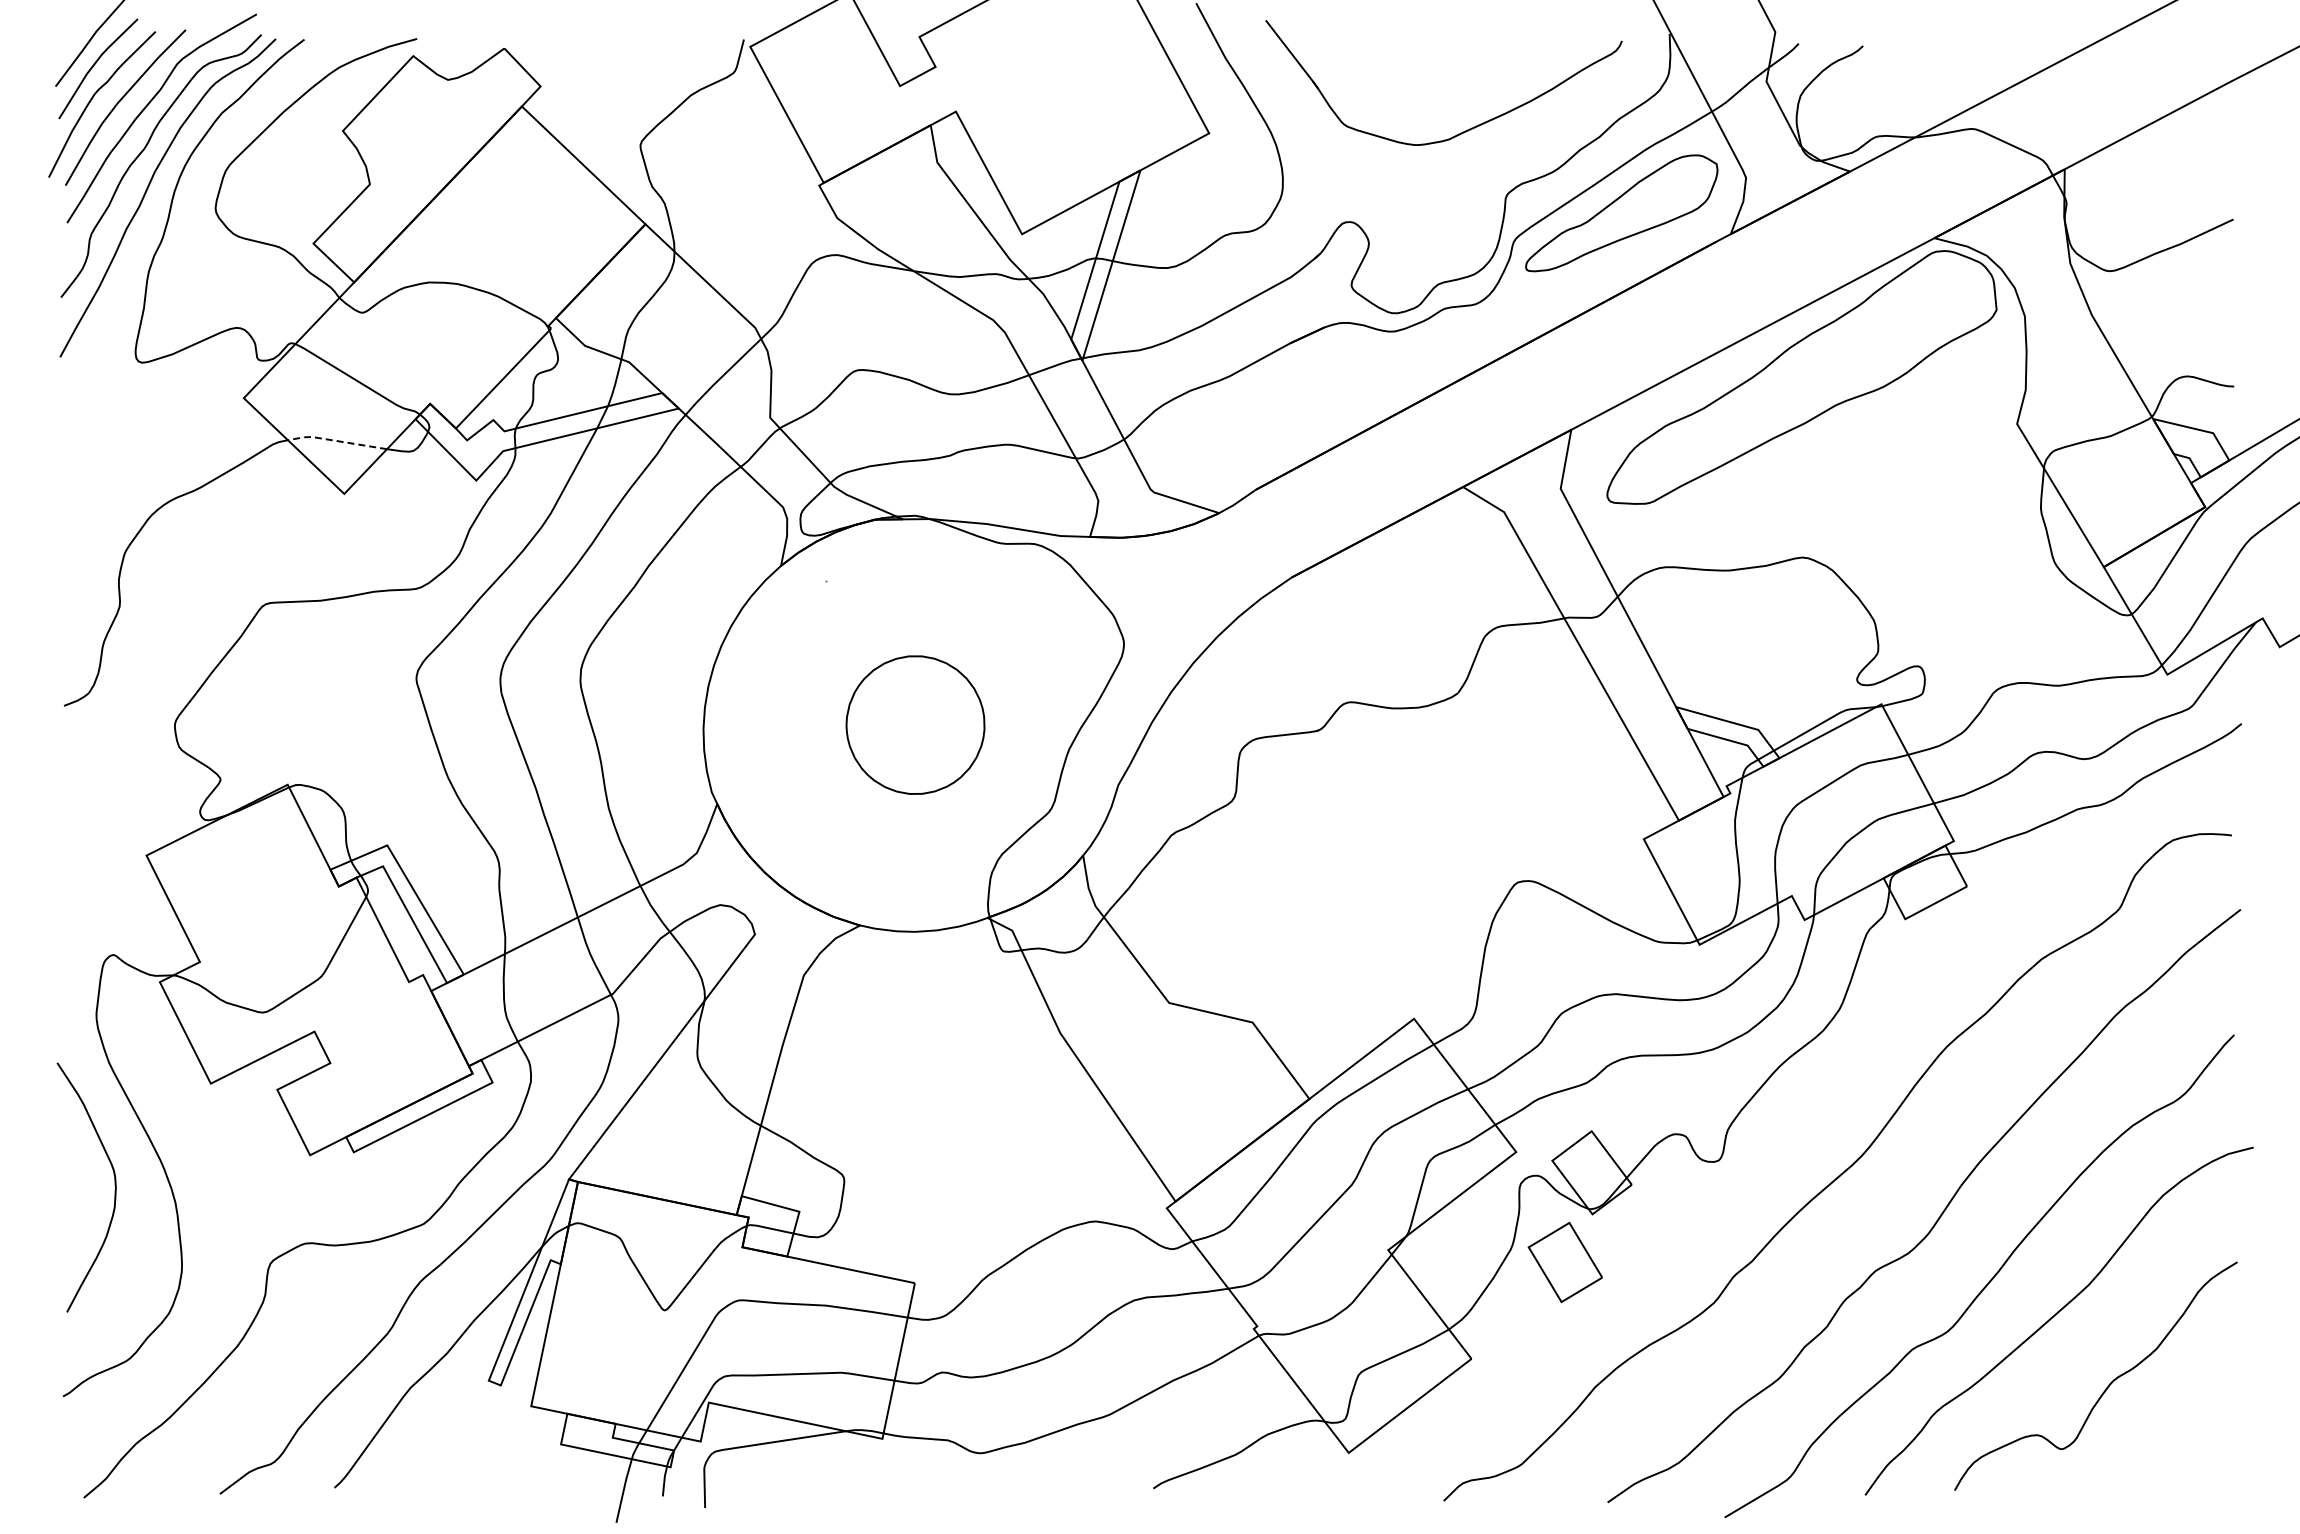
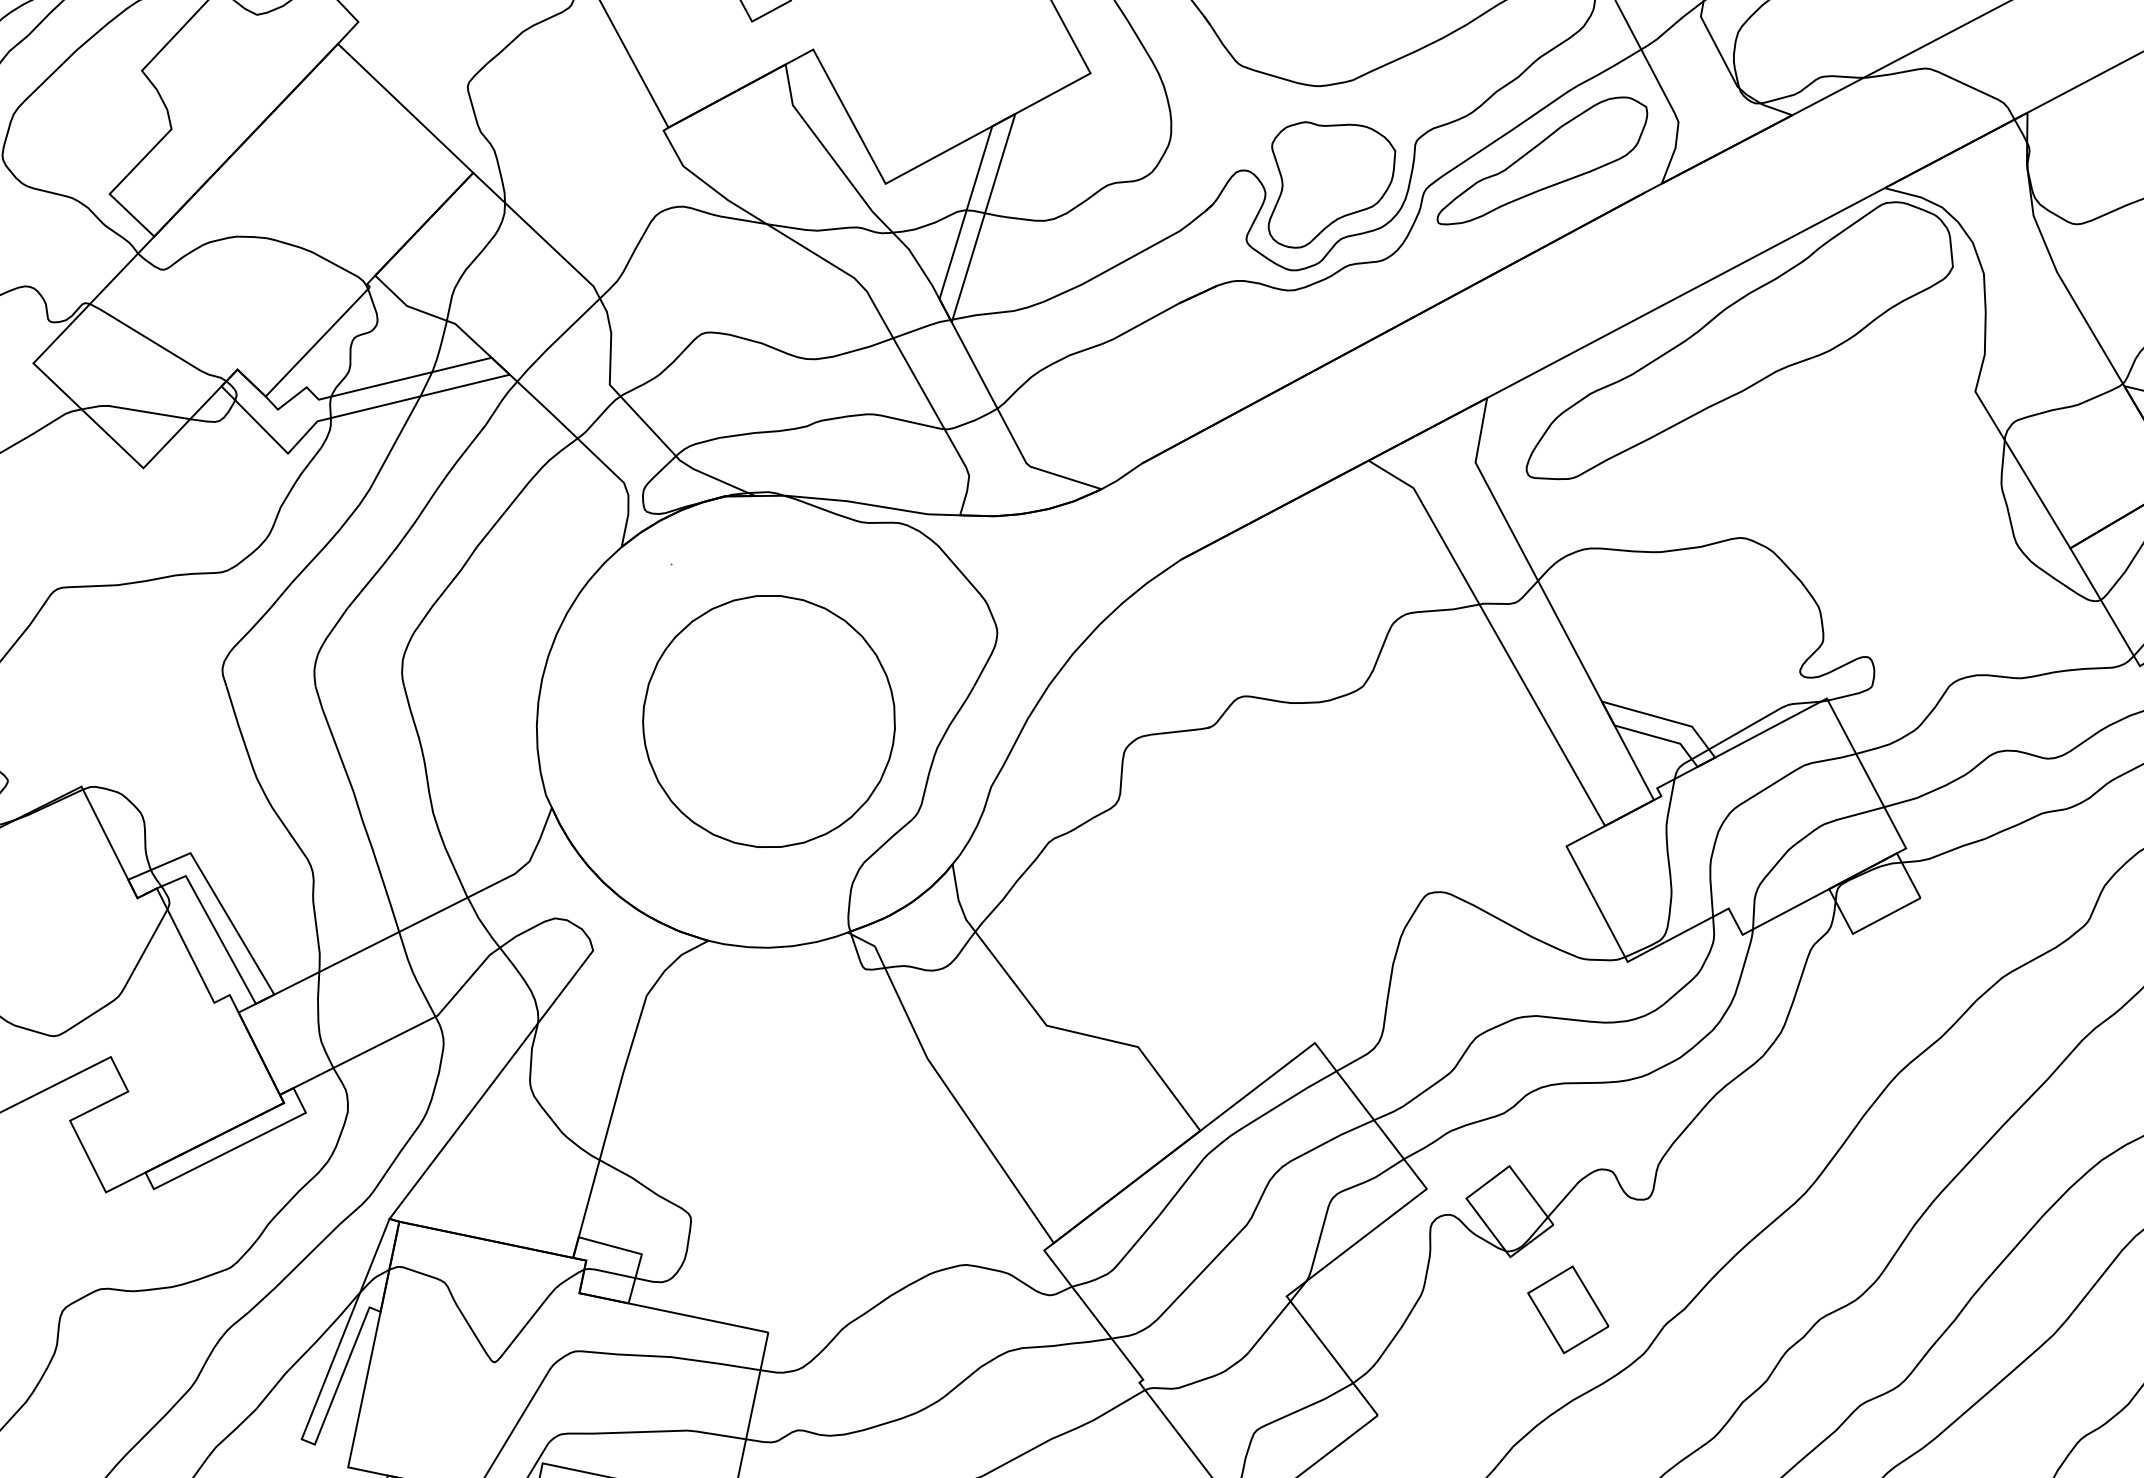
part: (1429, 235) -> (1331, 185), added
line: (335, 440) -> (133, 409), dashed -> solid
part: (915, 724) -> (768, 720), size x1.67
part: (1564, 1262) -> (1567, 1309), moved

